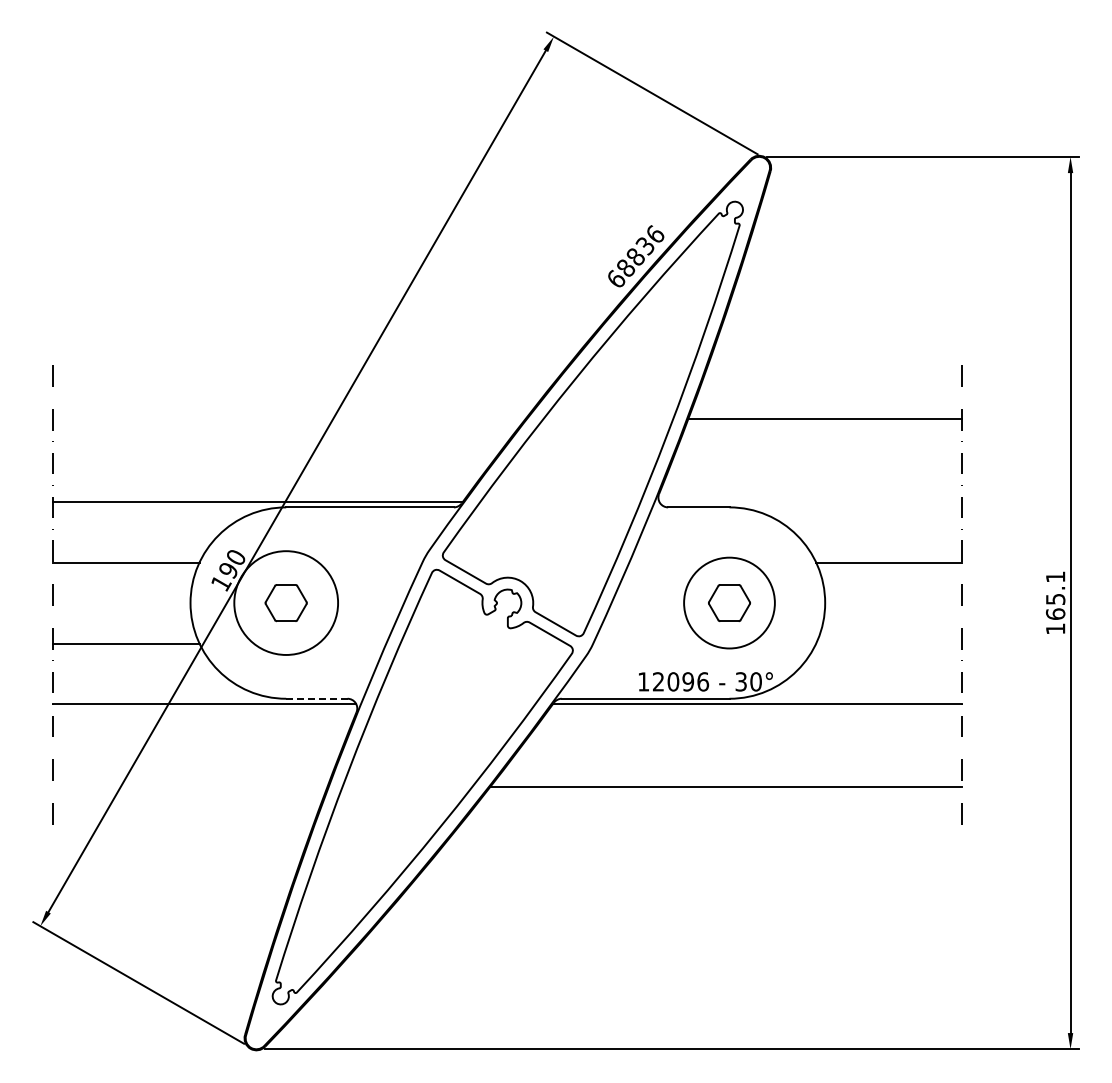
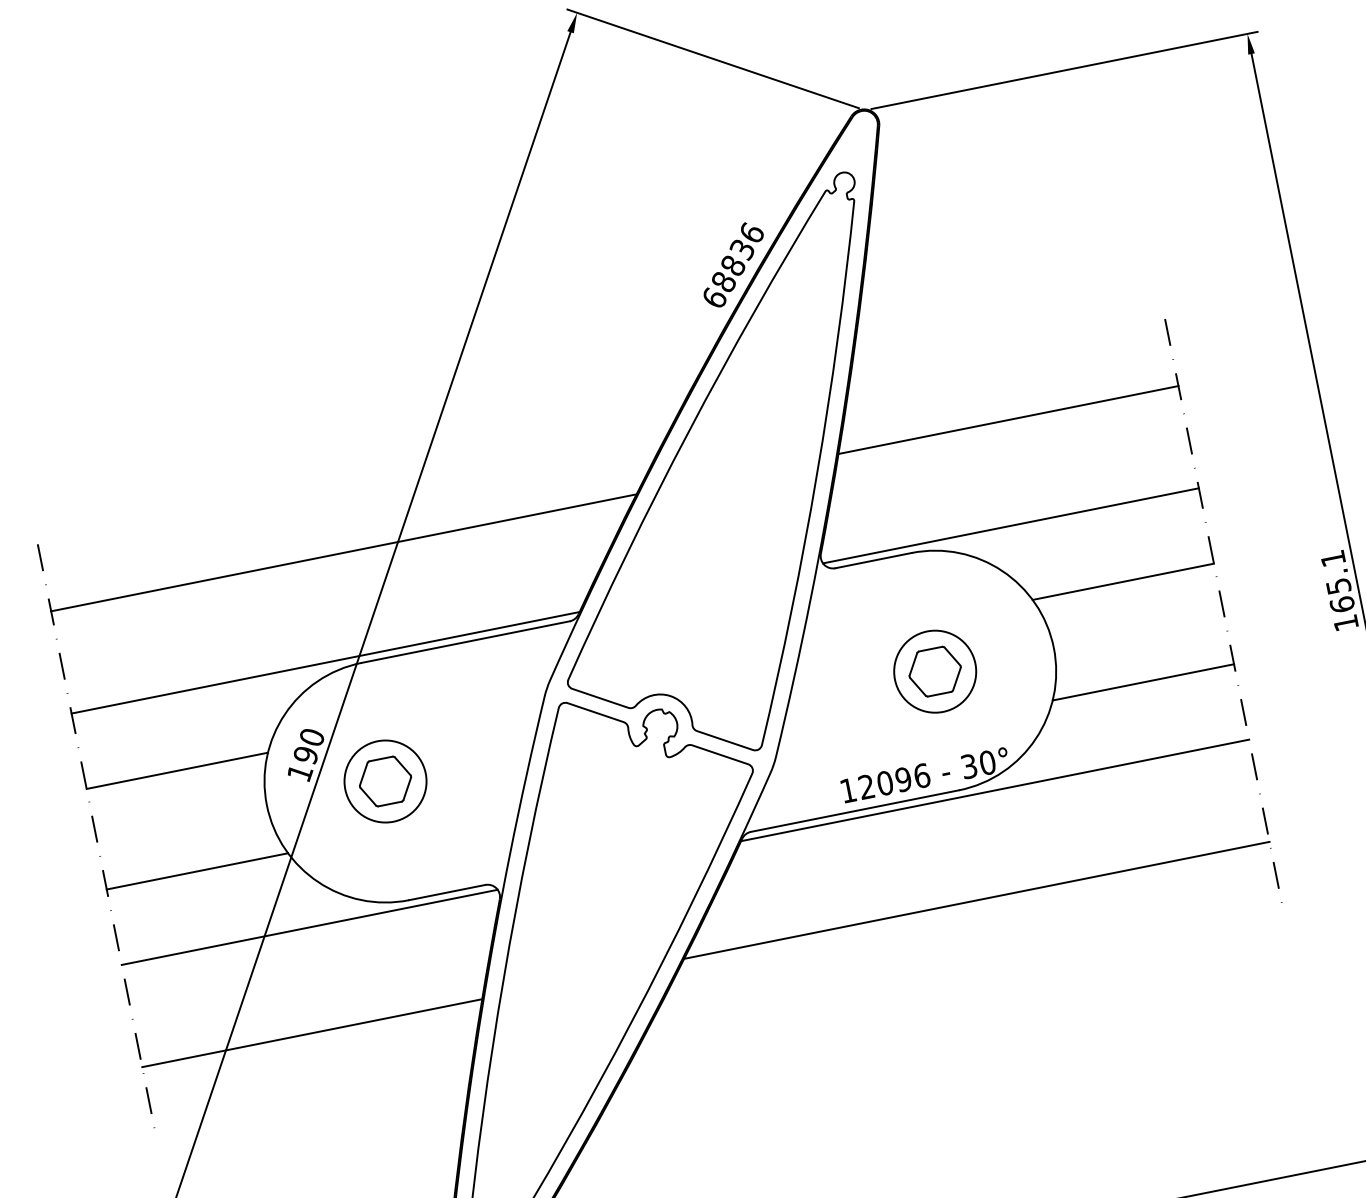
line: (289, 419) -> (344, 553), added
line: (810, 501) -> (1010, 525), added
circle: (285, 602) -> (384, 780), size x0.62
circle: (729, 602) -> (935, 670), size x0.71
line: (889, 643) -> (1143, 682), added
line: (316, 698) -> (446, 892), dashed -> solid
line: (190, 786) -> (312, 1032), added

